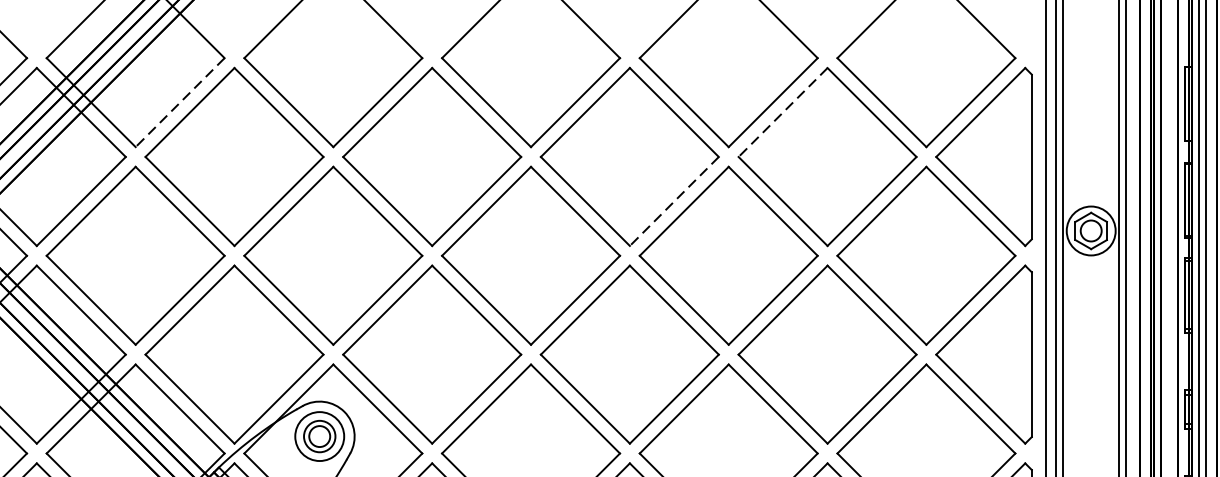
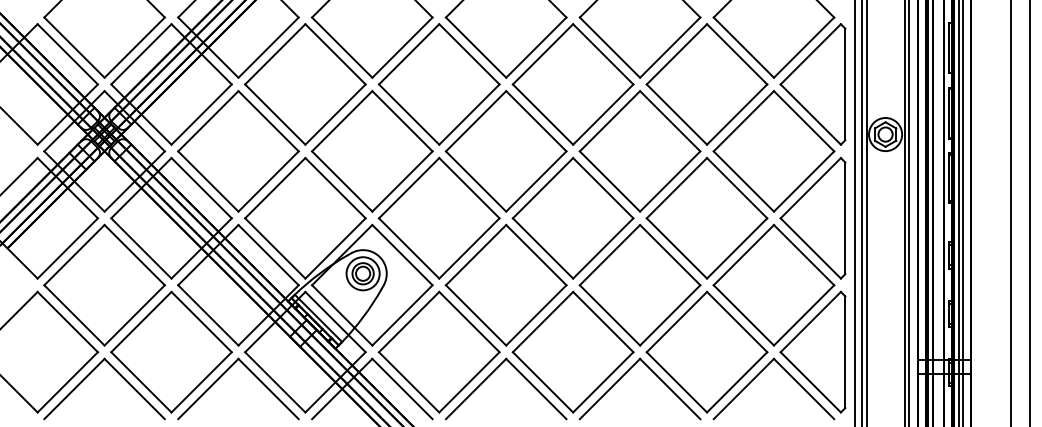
line: (180, 102) -> (268, 47), dashed -> solid
line: (782, 112) -> (676, 54), dashed -> solid
line: (674, 201) -> (603, 114), dashed -> solid

